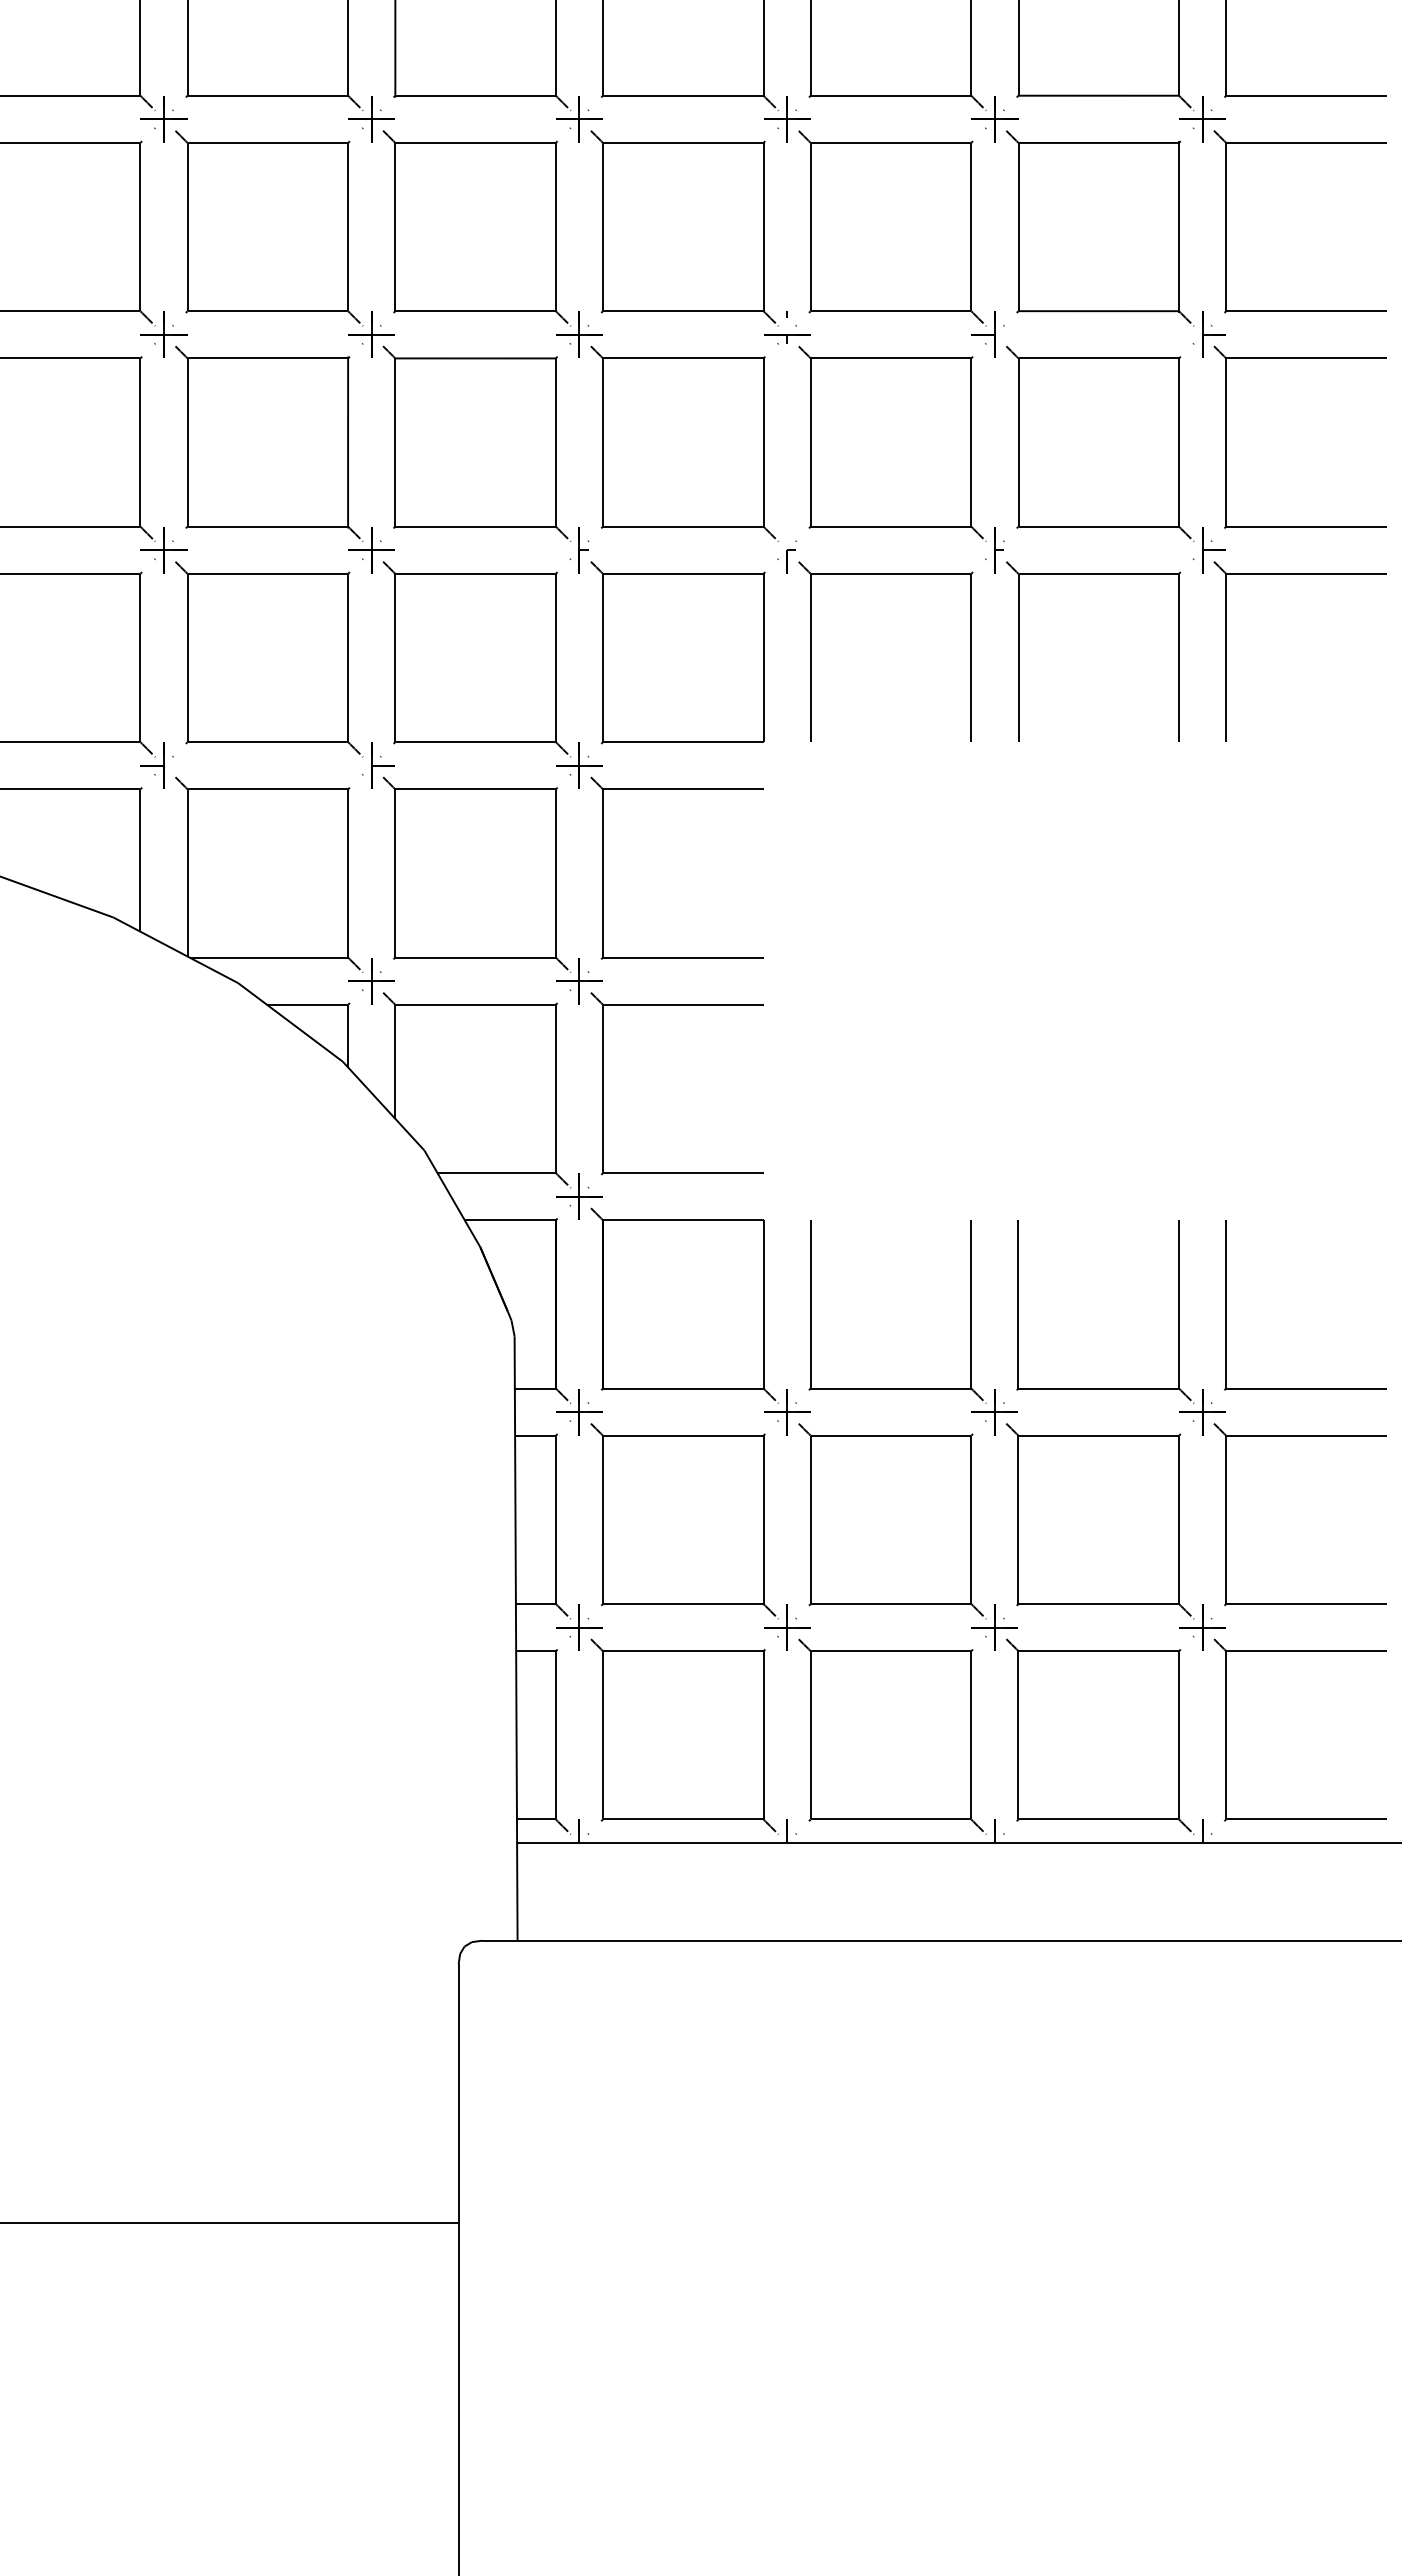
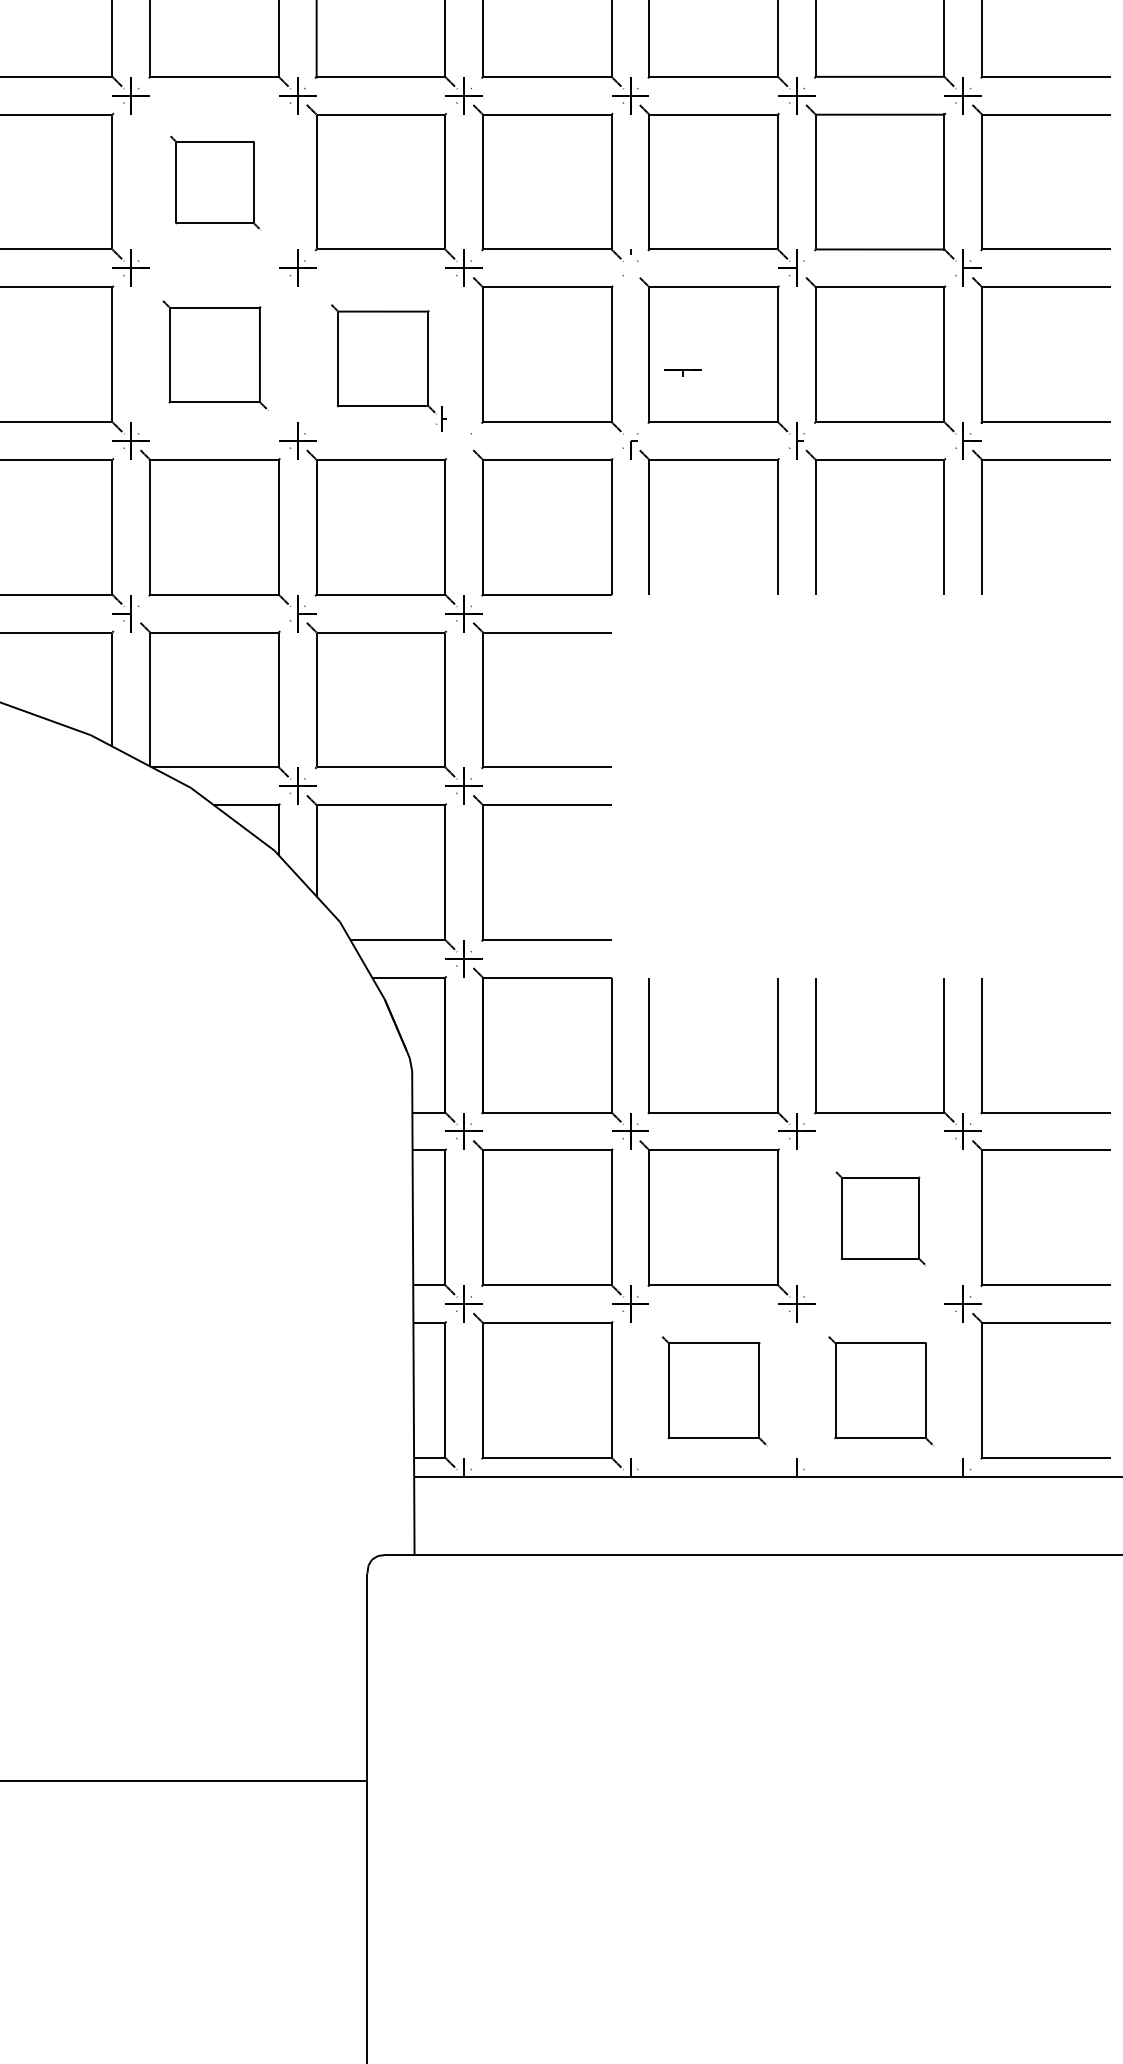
part: (269, 228) -> (215, 183), size x0.6
part: (787, 338) -> (683, 373), moved
part: (269, 443) -> (215, 355), size x0.7
part: (485, 459) -> (388, 368), size x0.7
part: (1099, 1521) -> (880, 1219), size x0.6
part: (892, 1736) -> (714, 1391), size x0.7
part: (1100, 1736) -> (881, 1391), size x0.7

